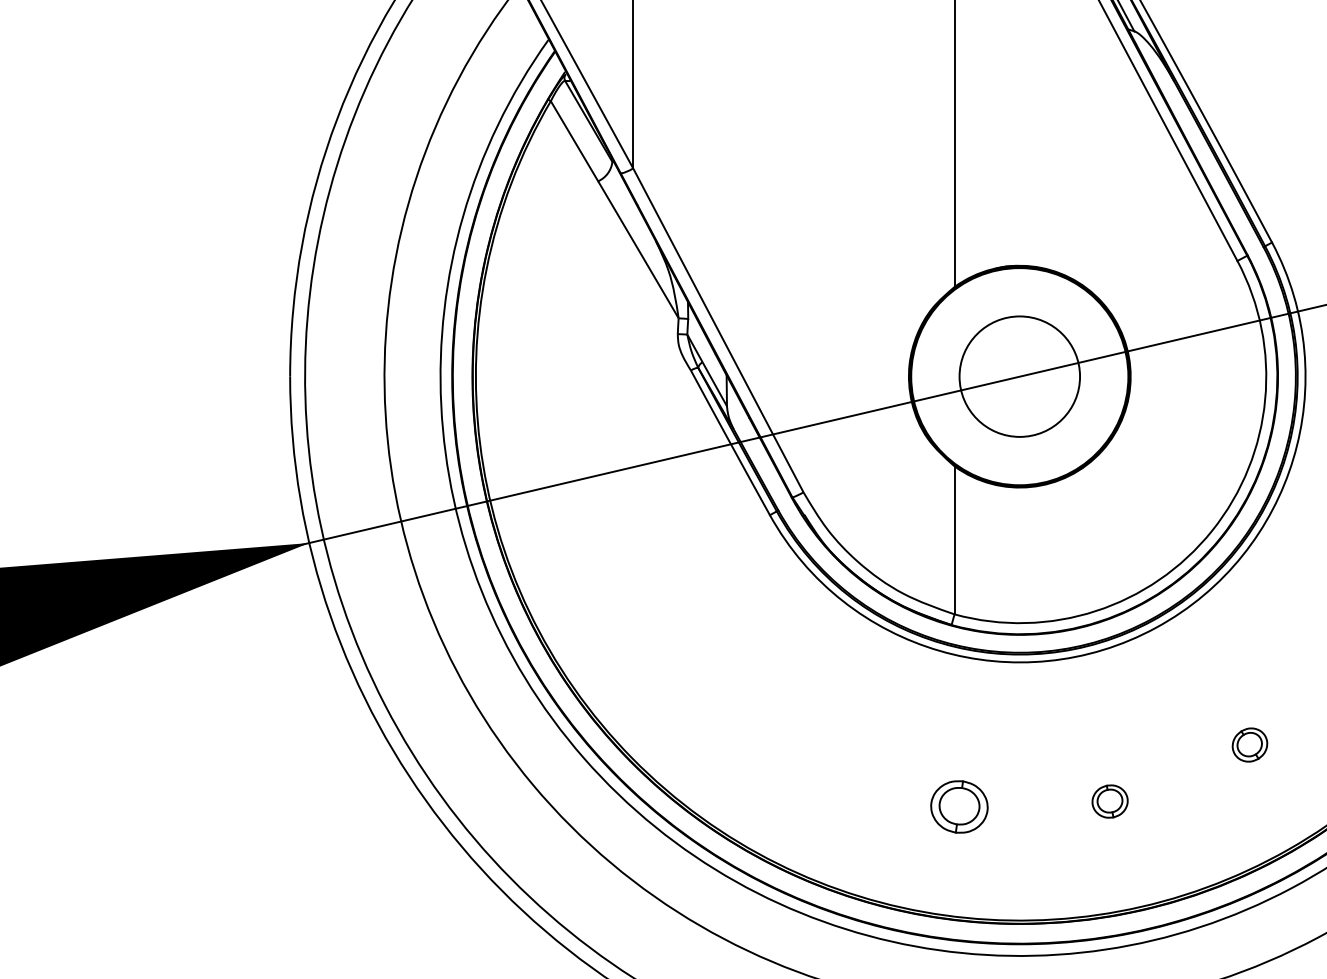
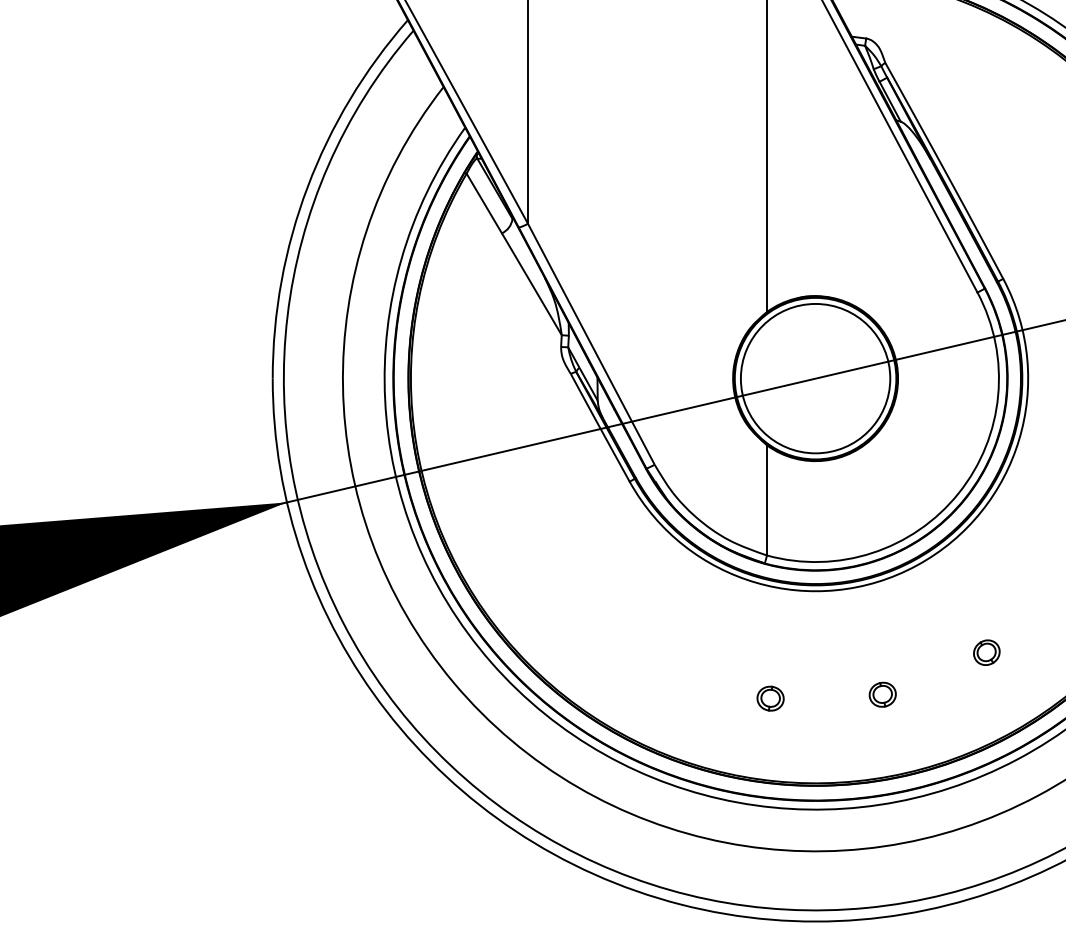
circle: (1019, 376) -> (815, 378), size x1.67
part: (959, 806) -> (770, 698), size x0.62

